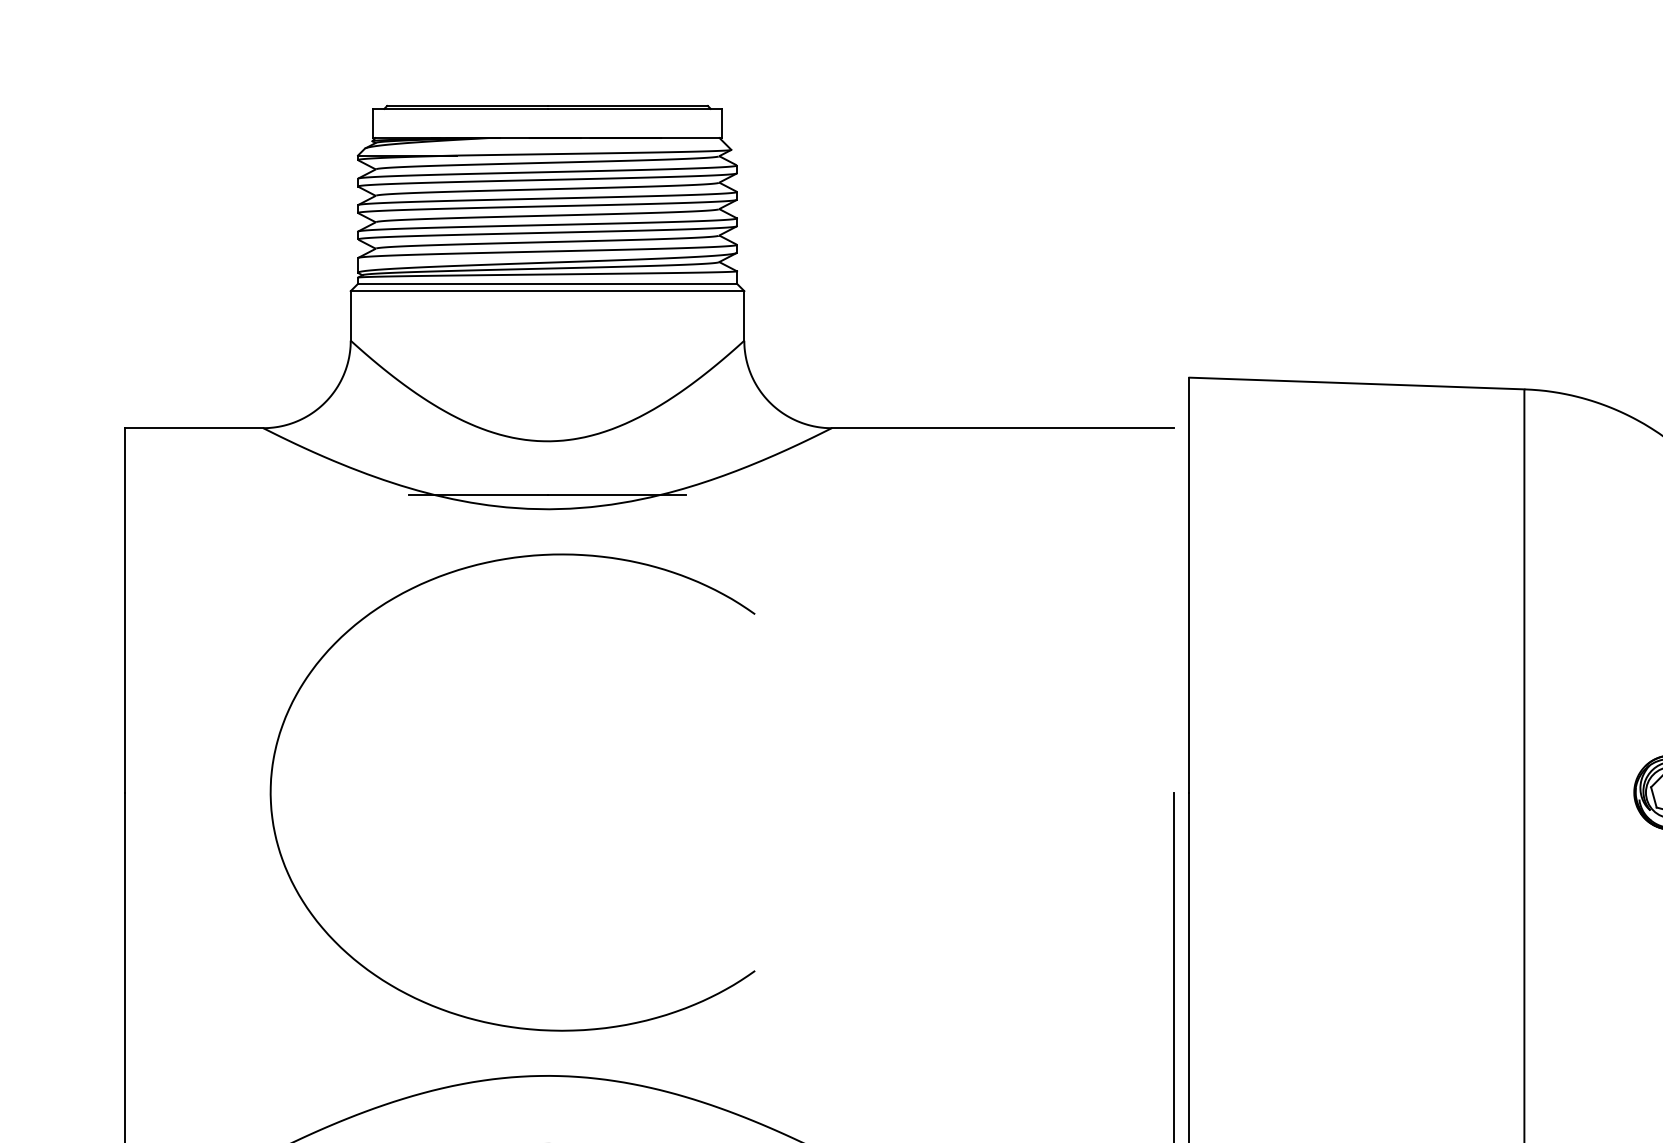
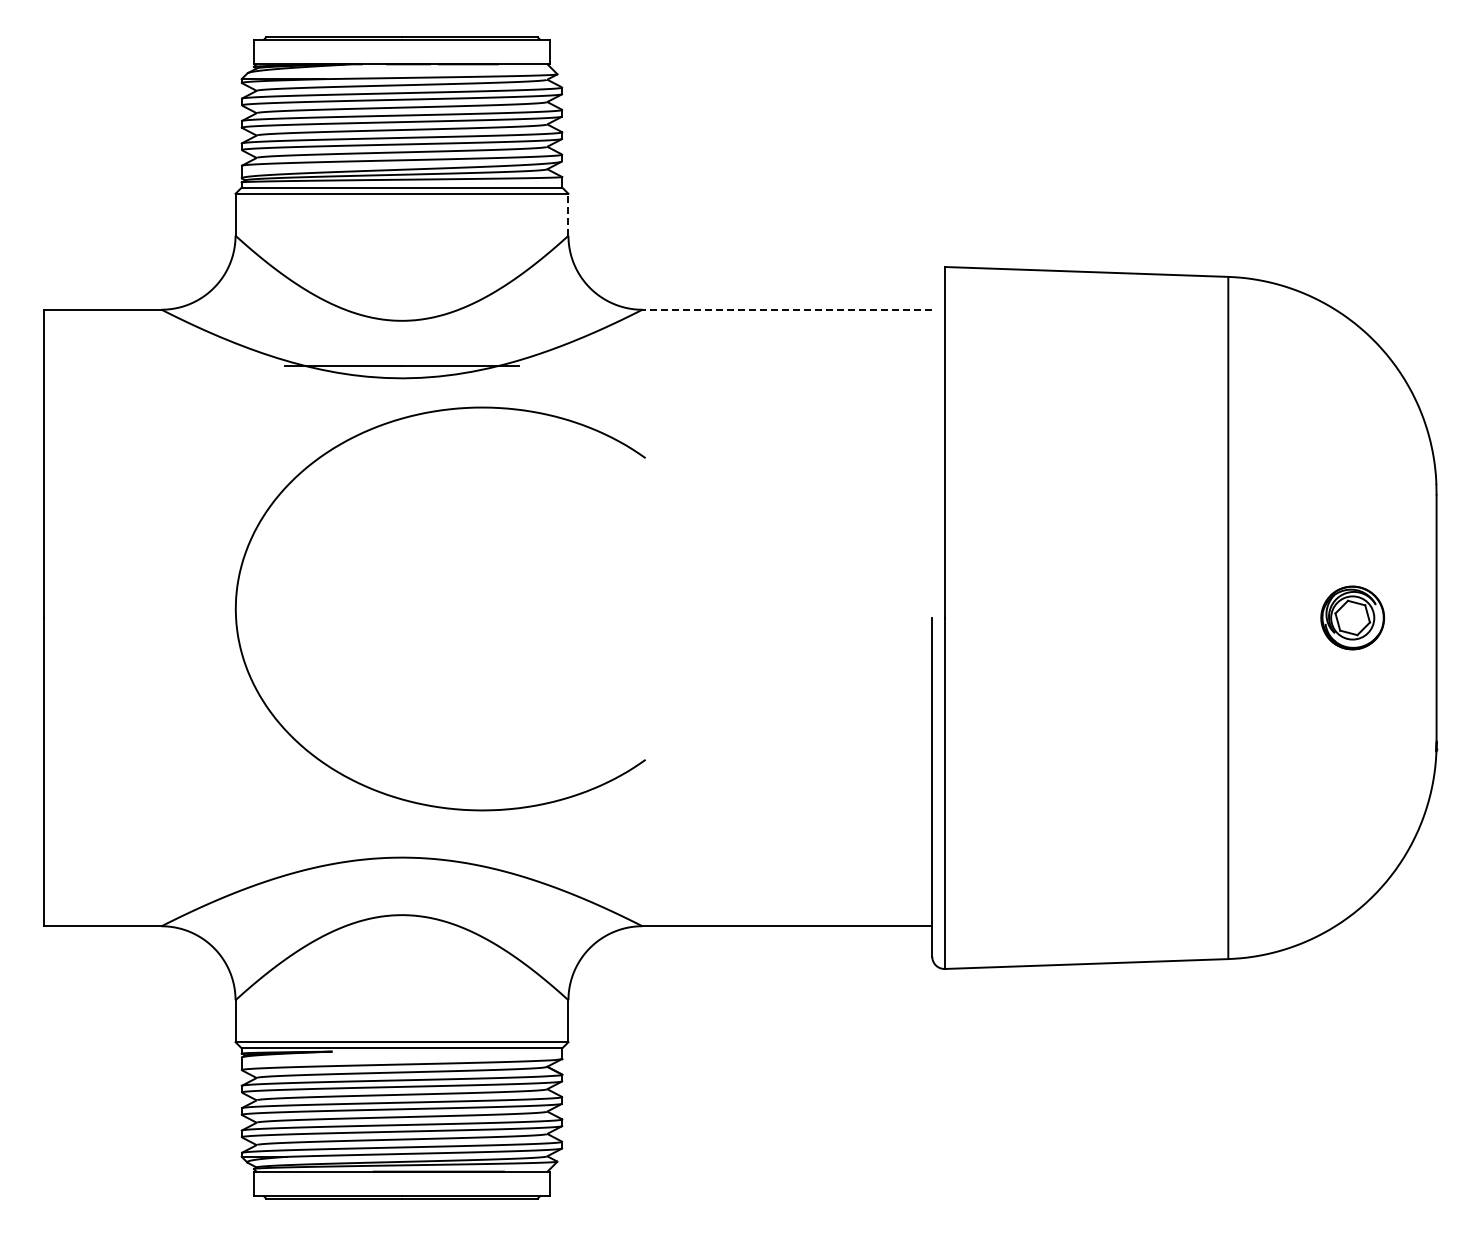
line: (744, 315) -> (568, 214), solid -> dashed
line: (1003, 427) -> (787, 309), solid -> dashed
curve: (401, 595) -> (346, 442), moved

